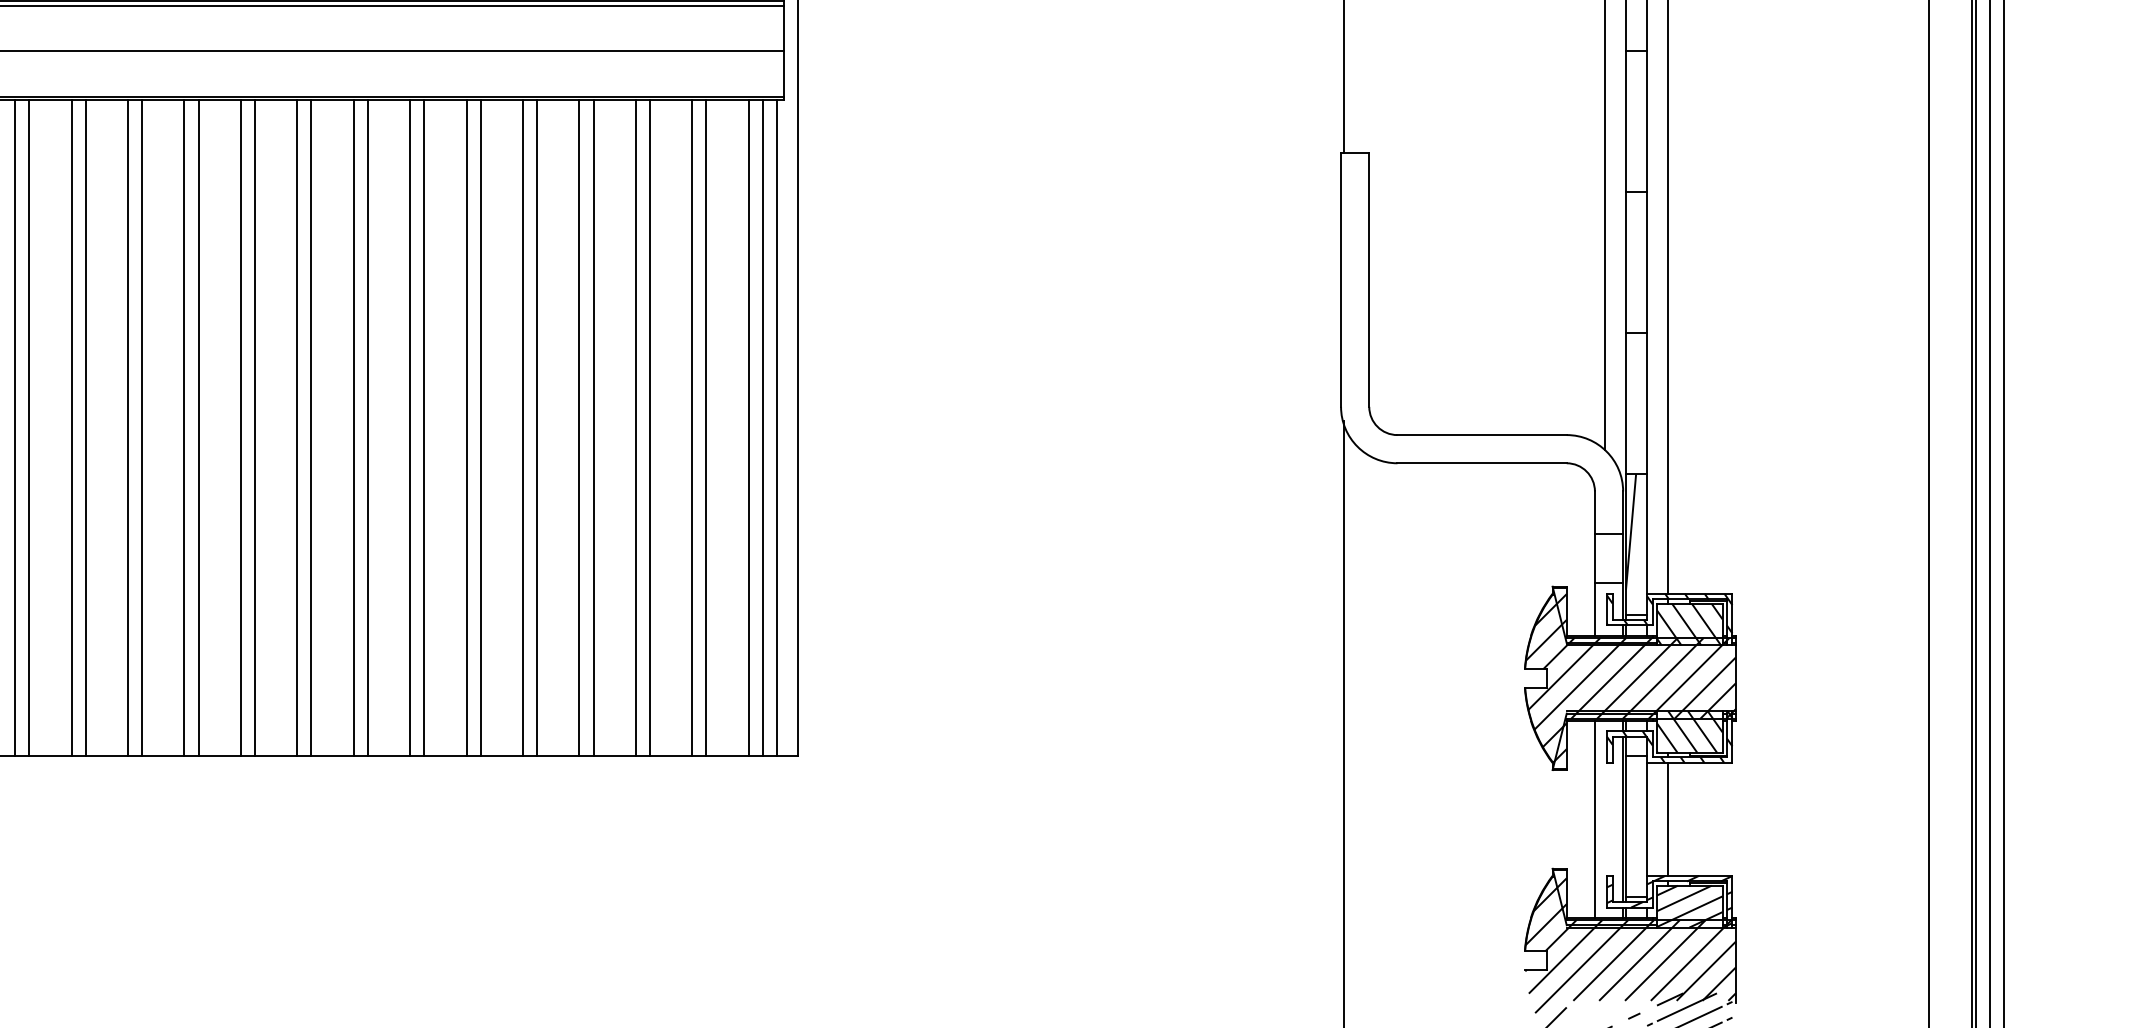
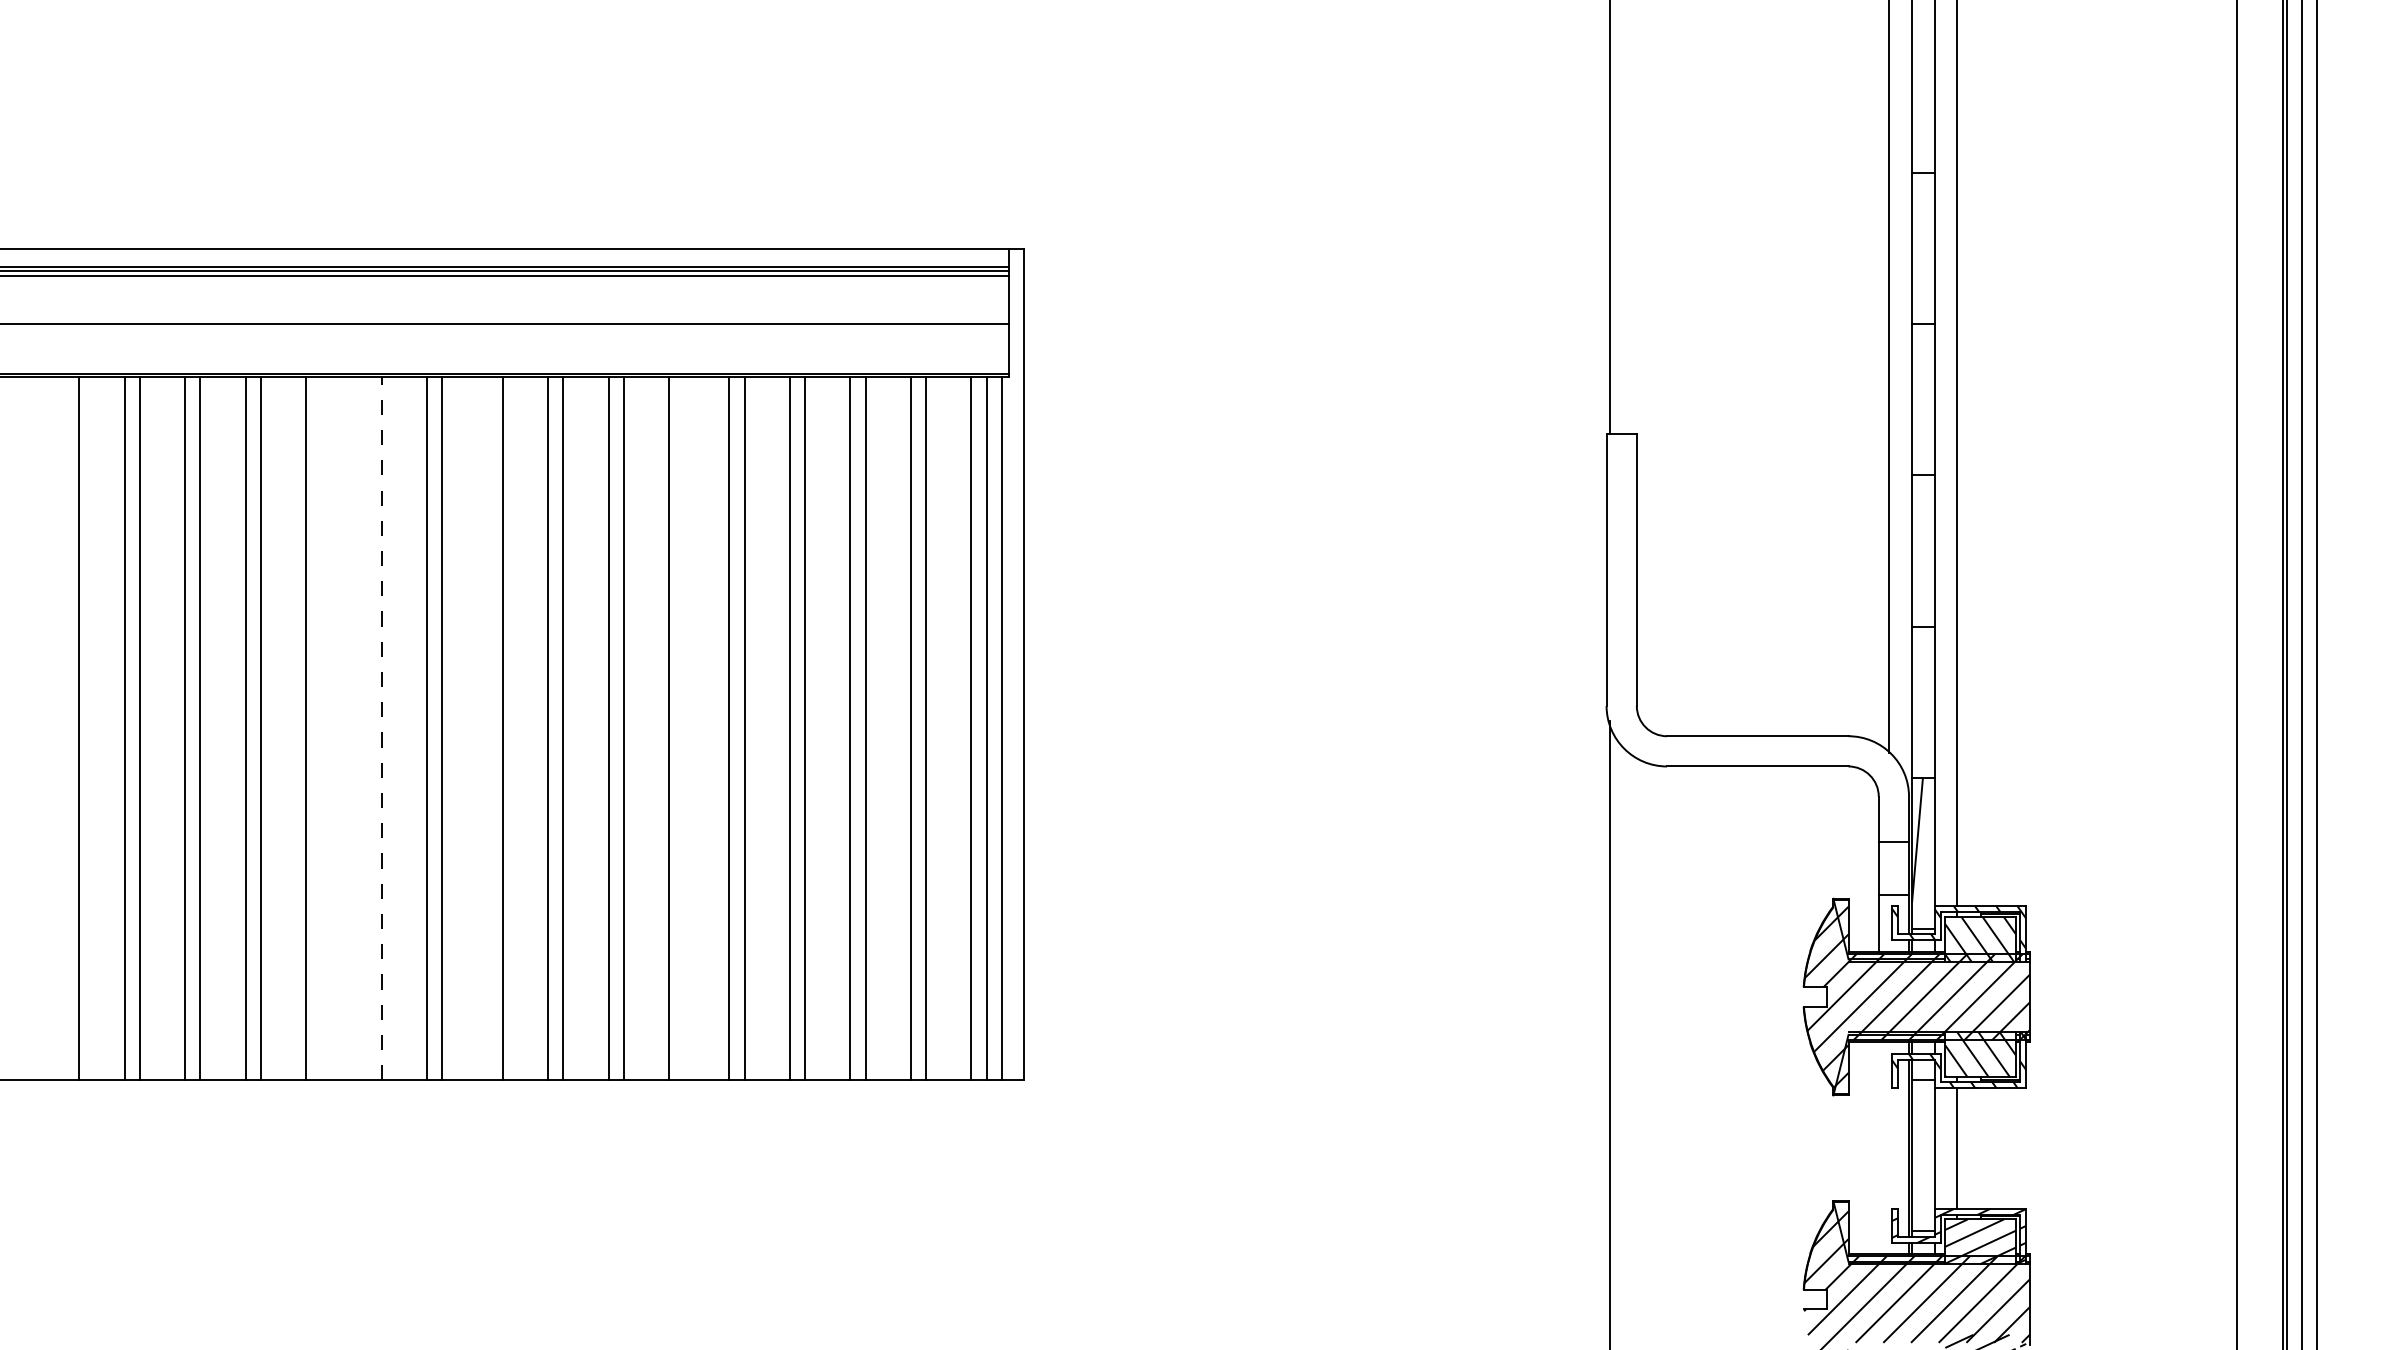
line: (142, 427) -> (321, 728), removed
line: (184, 427) -> (366, 728), removed
line: (198, 427) -> (381, 728), solid -> dashed
line: (297, 427) -> (487, 728), removed
line: (481, 427) -> (684, 728), removed
line: (1594, 819) -> (1878, 1148), removed

